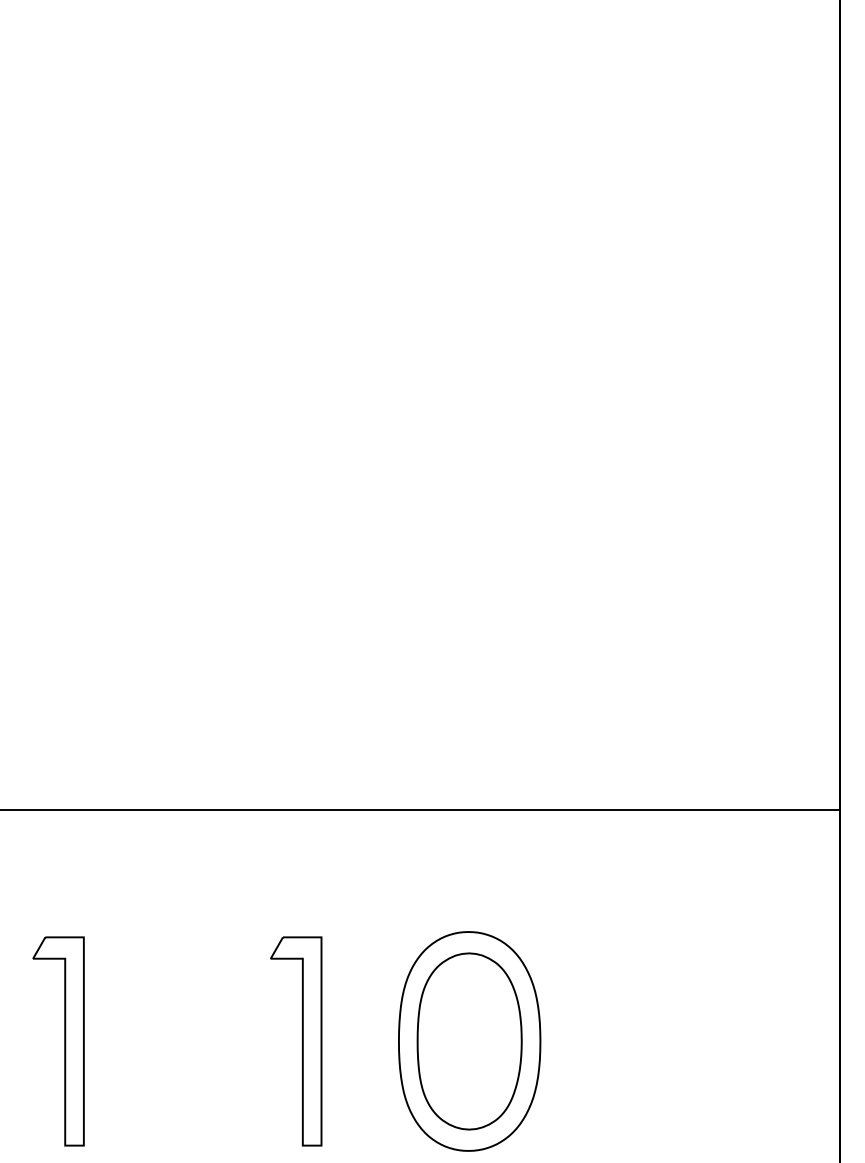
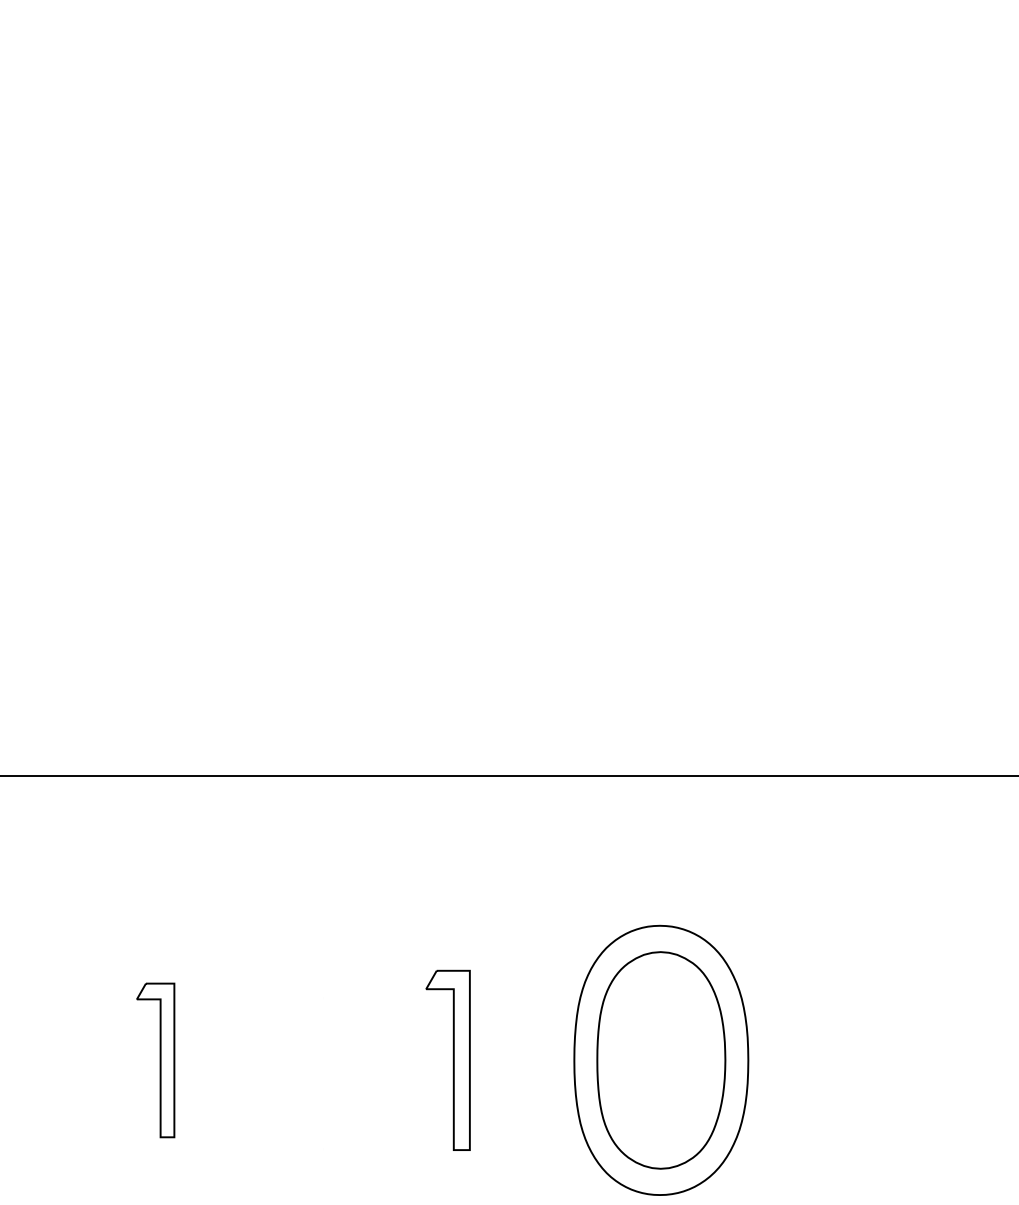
part: (58, 1041) -> (155, 1060), size x0.6
part: (296, 1041) -> (448, 1060), size x0.7

